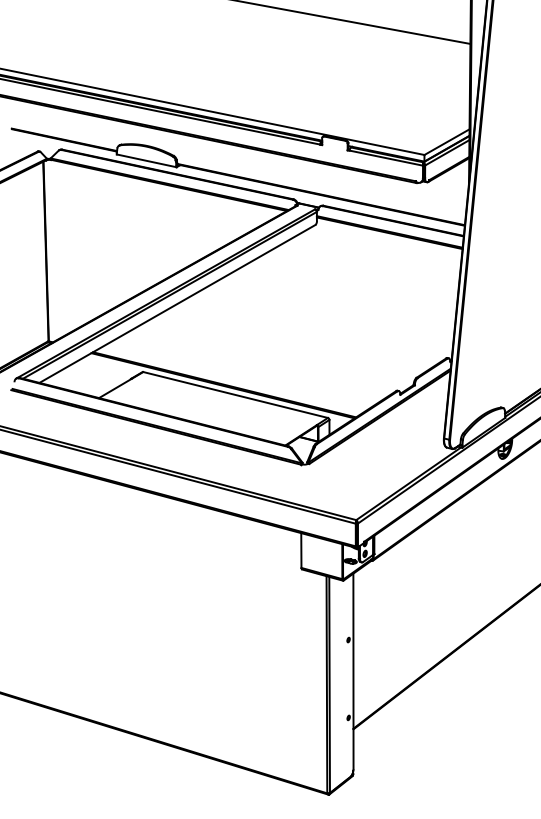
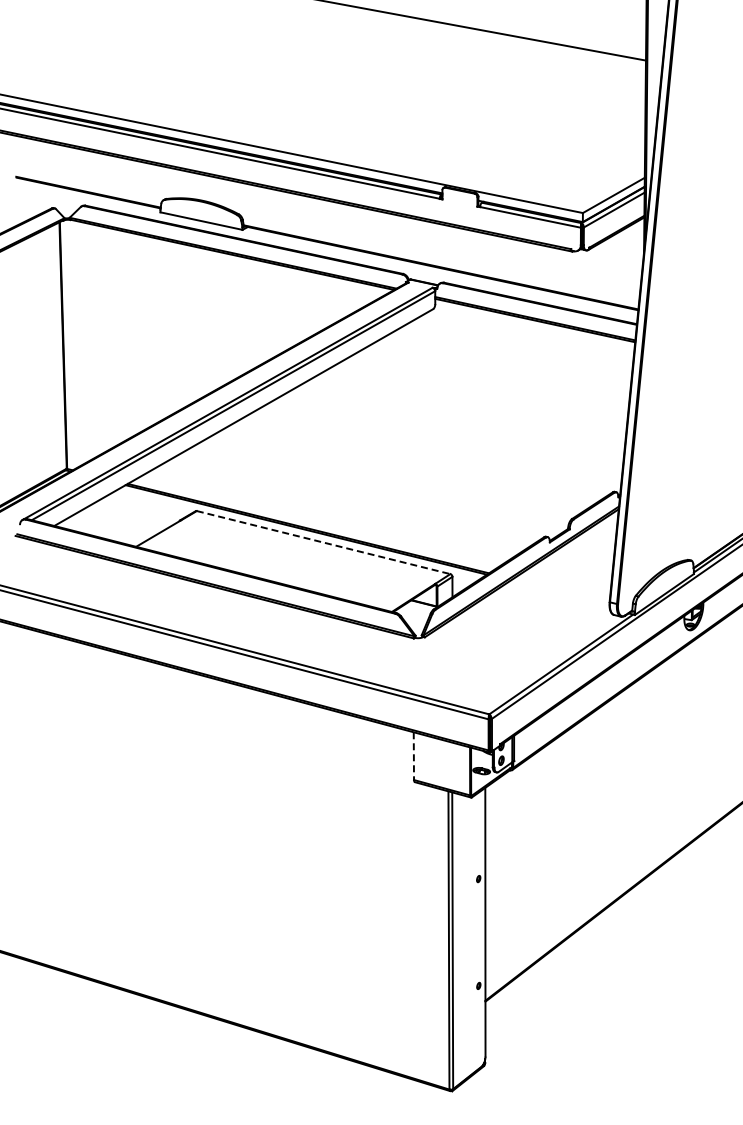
line: (235, 394) -> (323, 542), solid -> dashed
line: (301, 550) -> (413, 756), solid -> dashed

